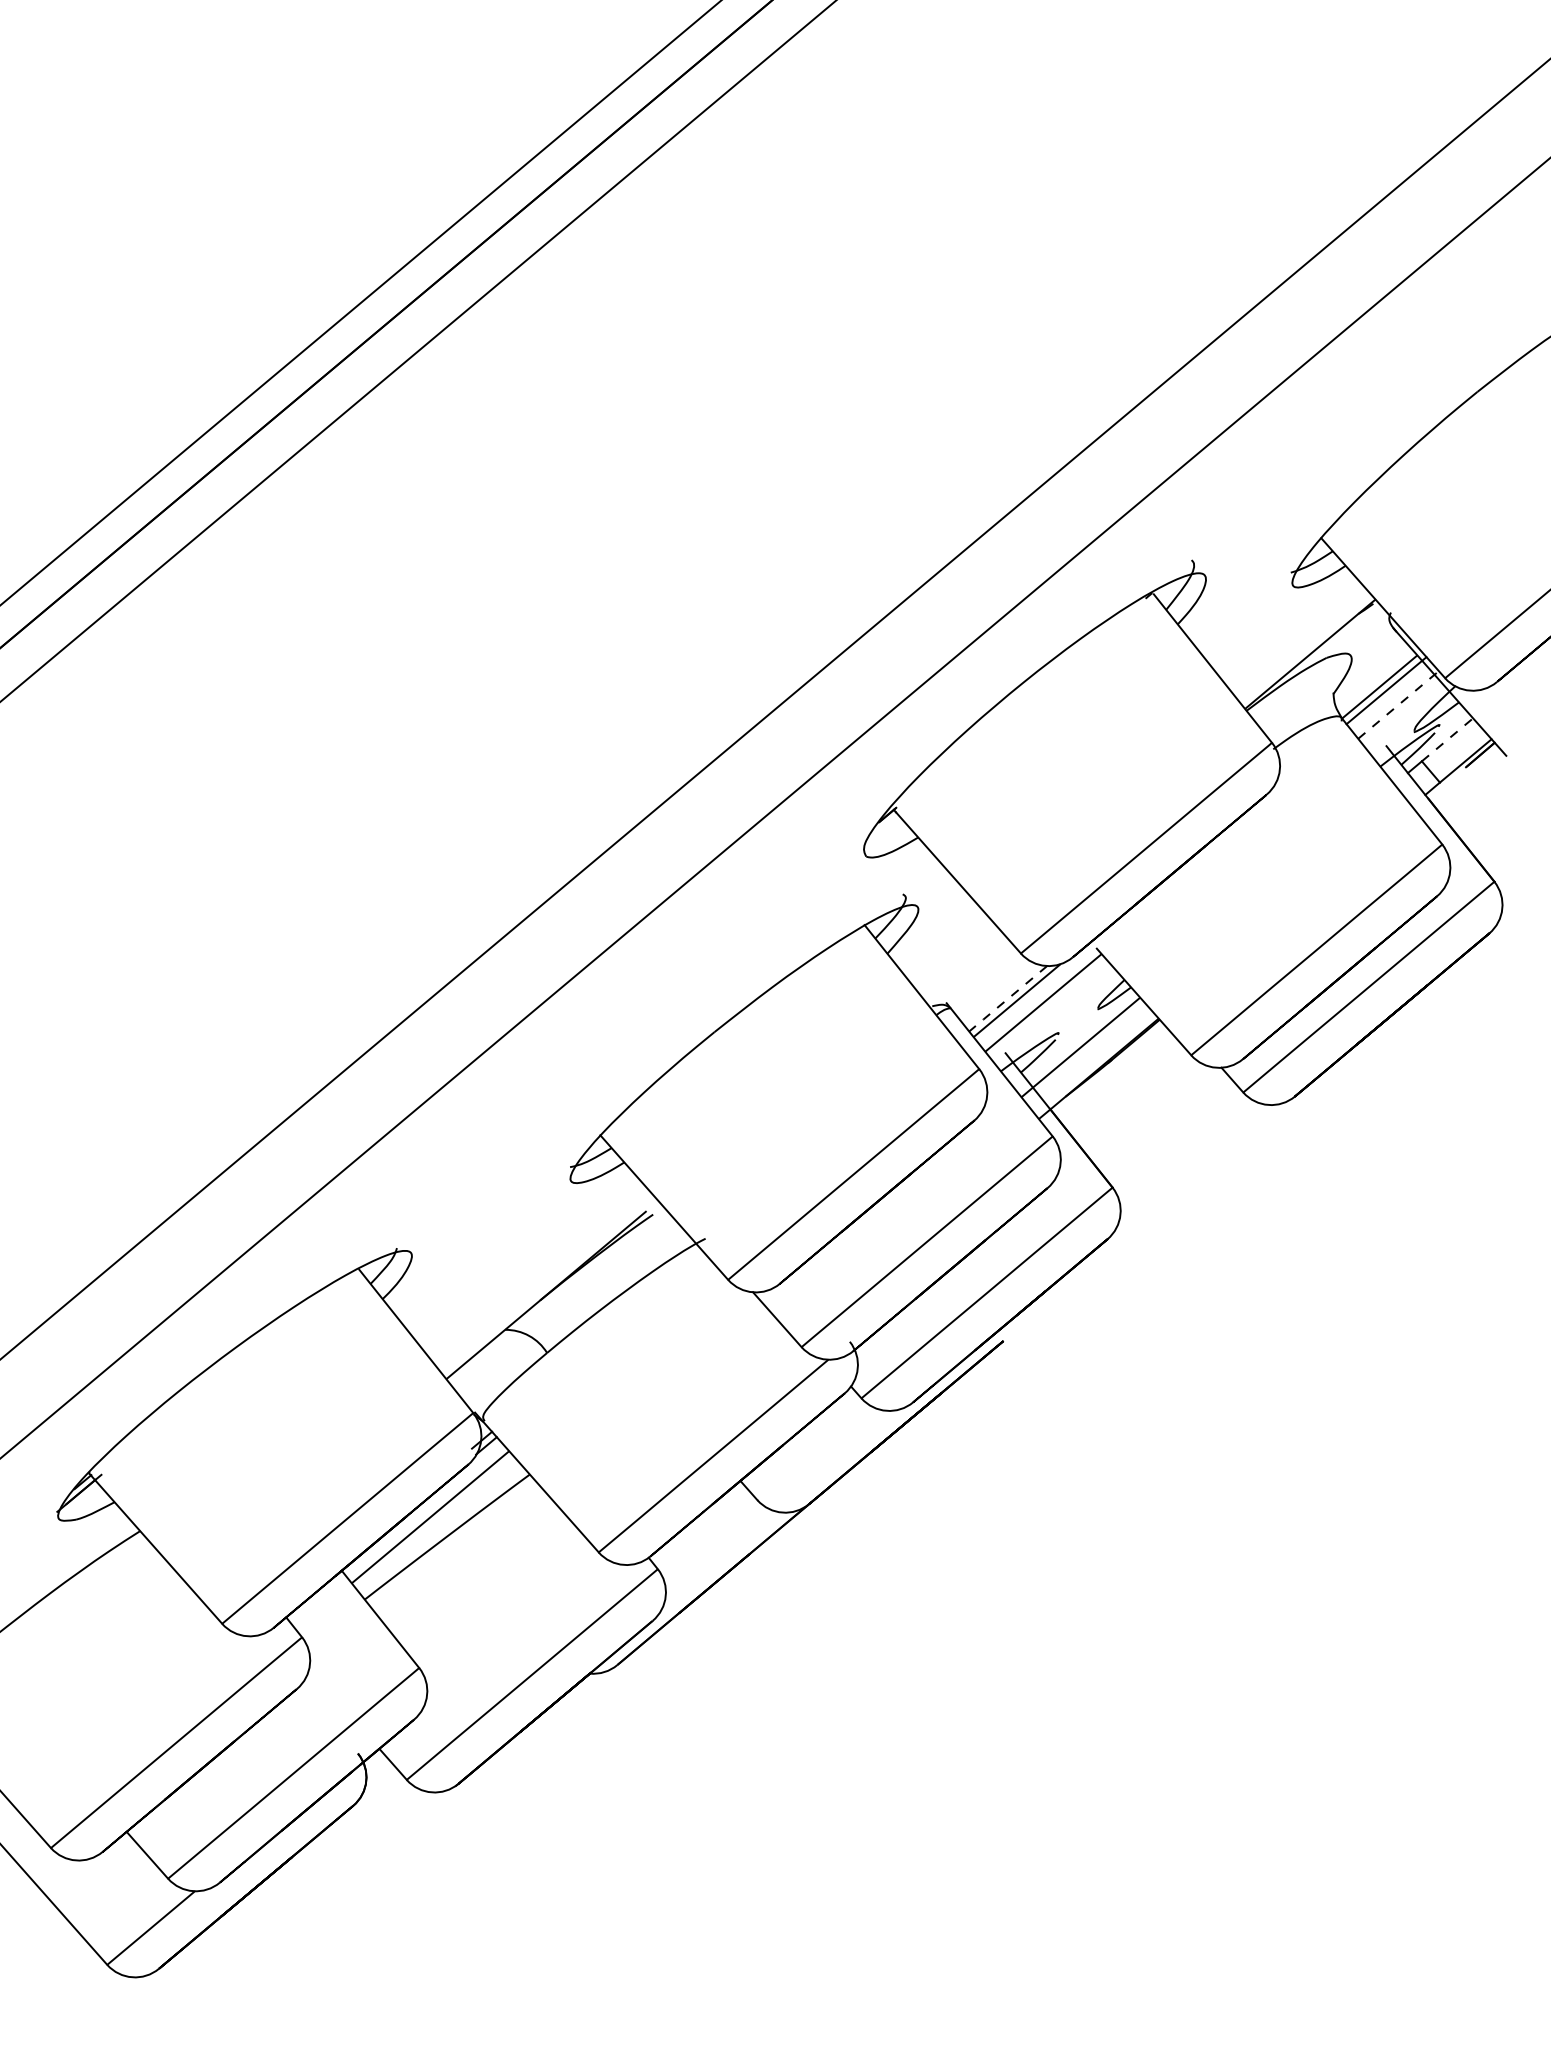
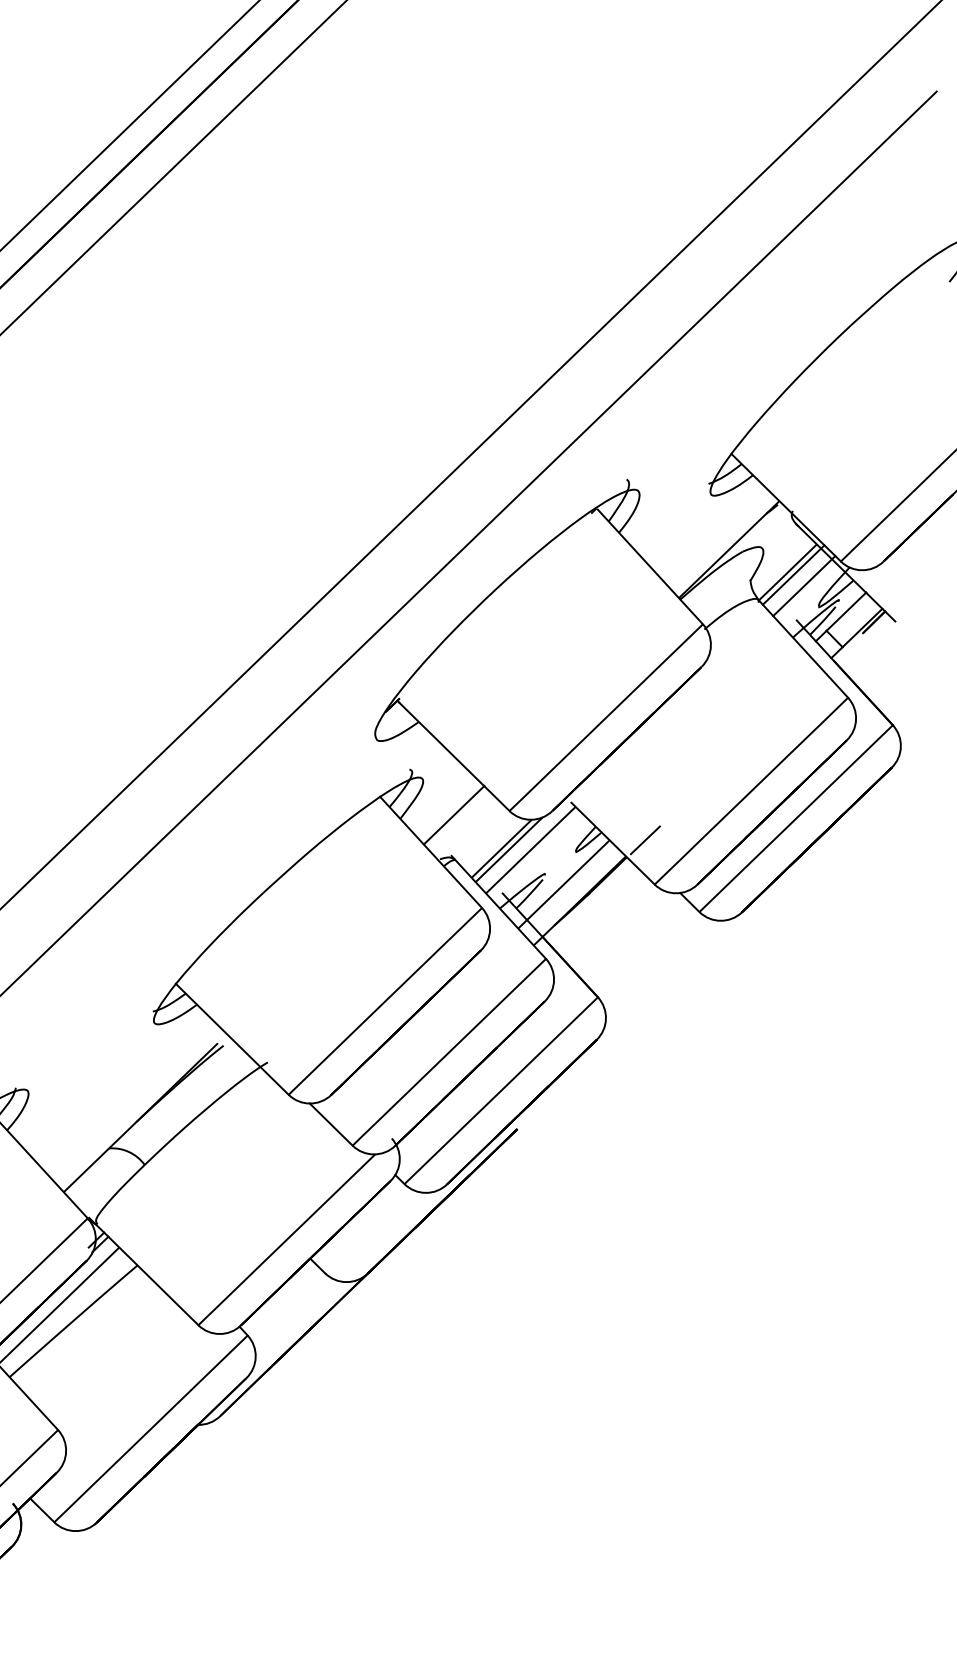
line: (1398, 704) -> (804, 585), dashed -> solid
line: (1447, 739) -> (846, 611), dashed -> solid
line: (953, 953) -> (454, 814), added
line: (1007, 999) -> (501, 849), dashed -> solid
line: (1183, 1000) -> (645, 840), added

